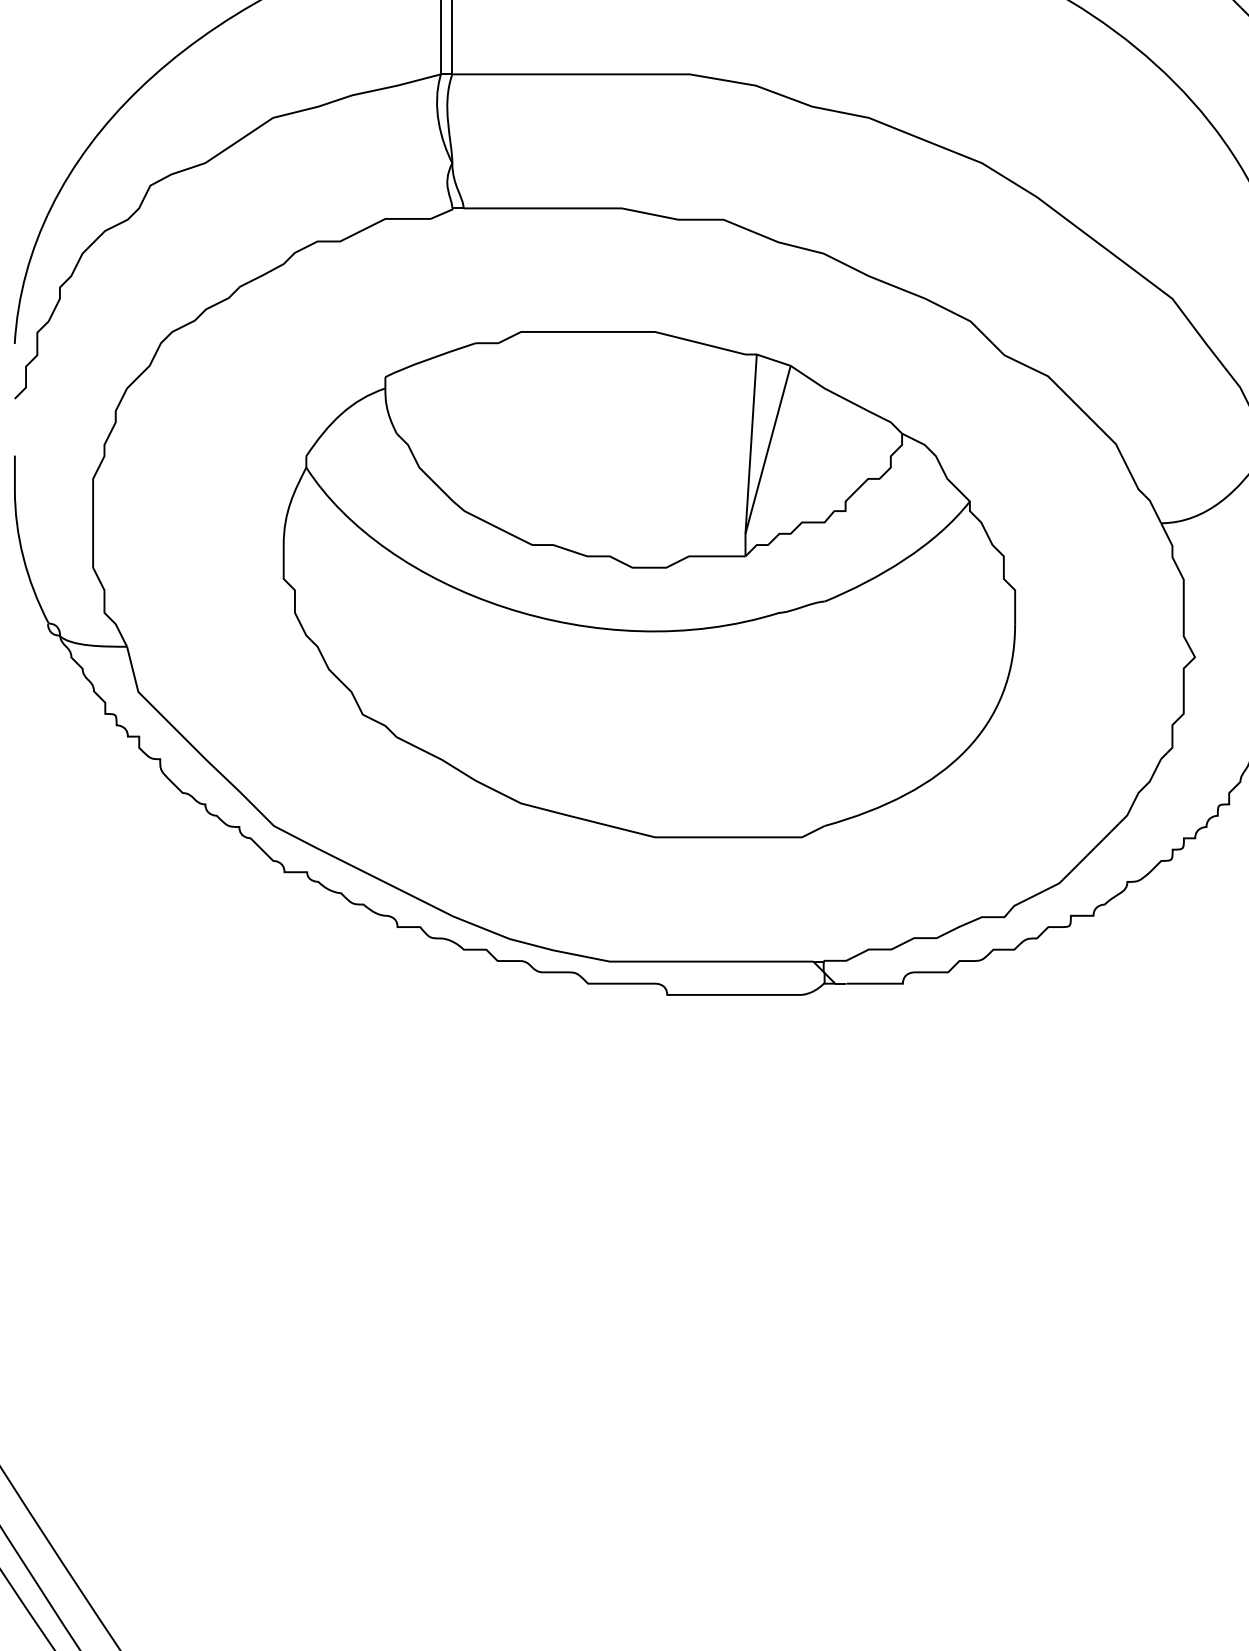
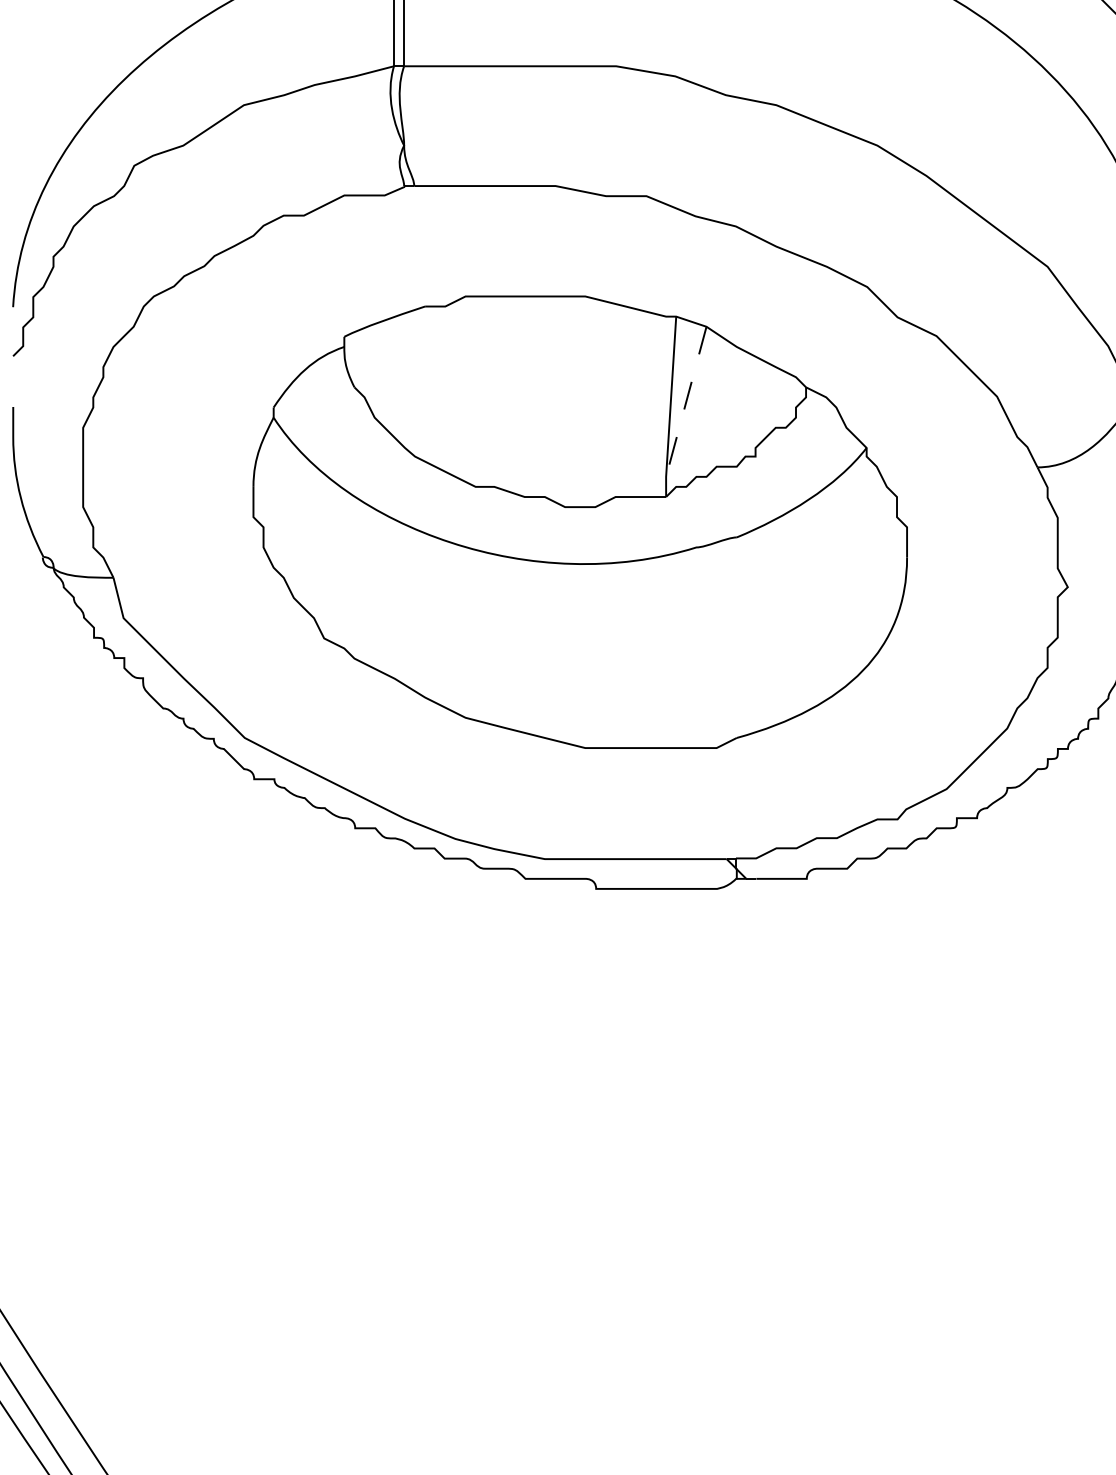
line: (768, 449) -> (686, 401), solid -> dashed

